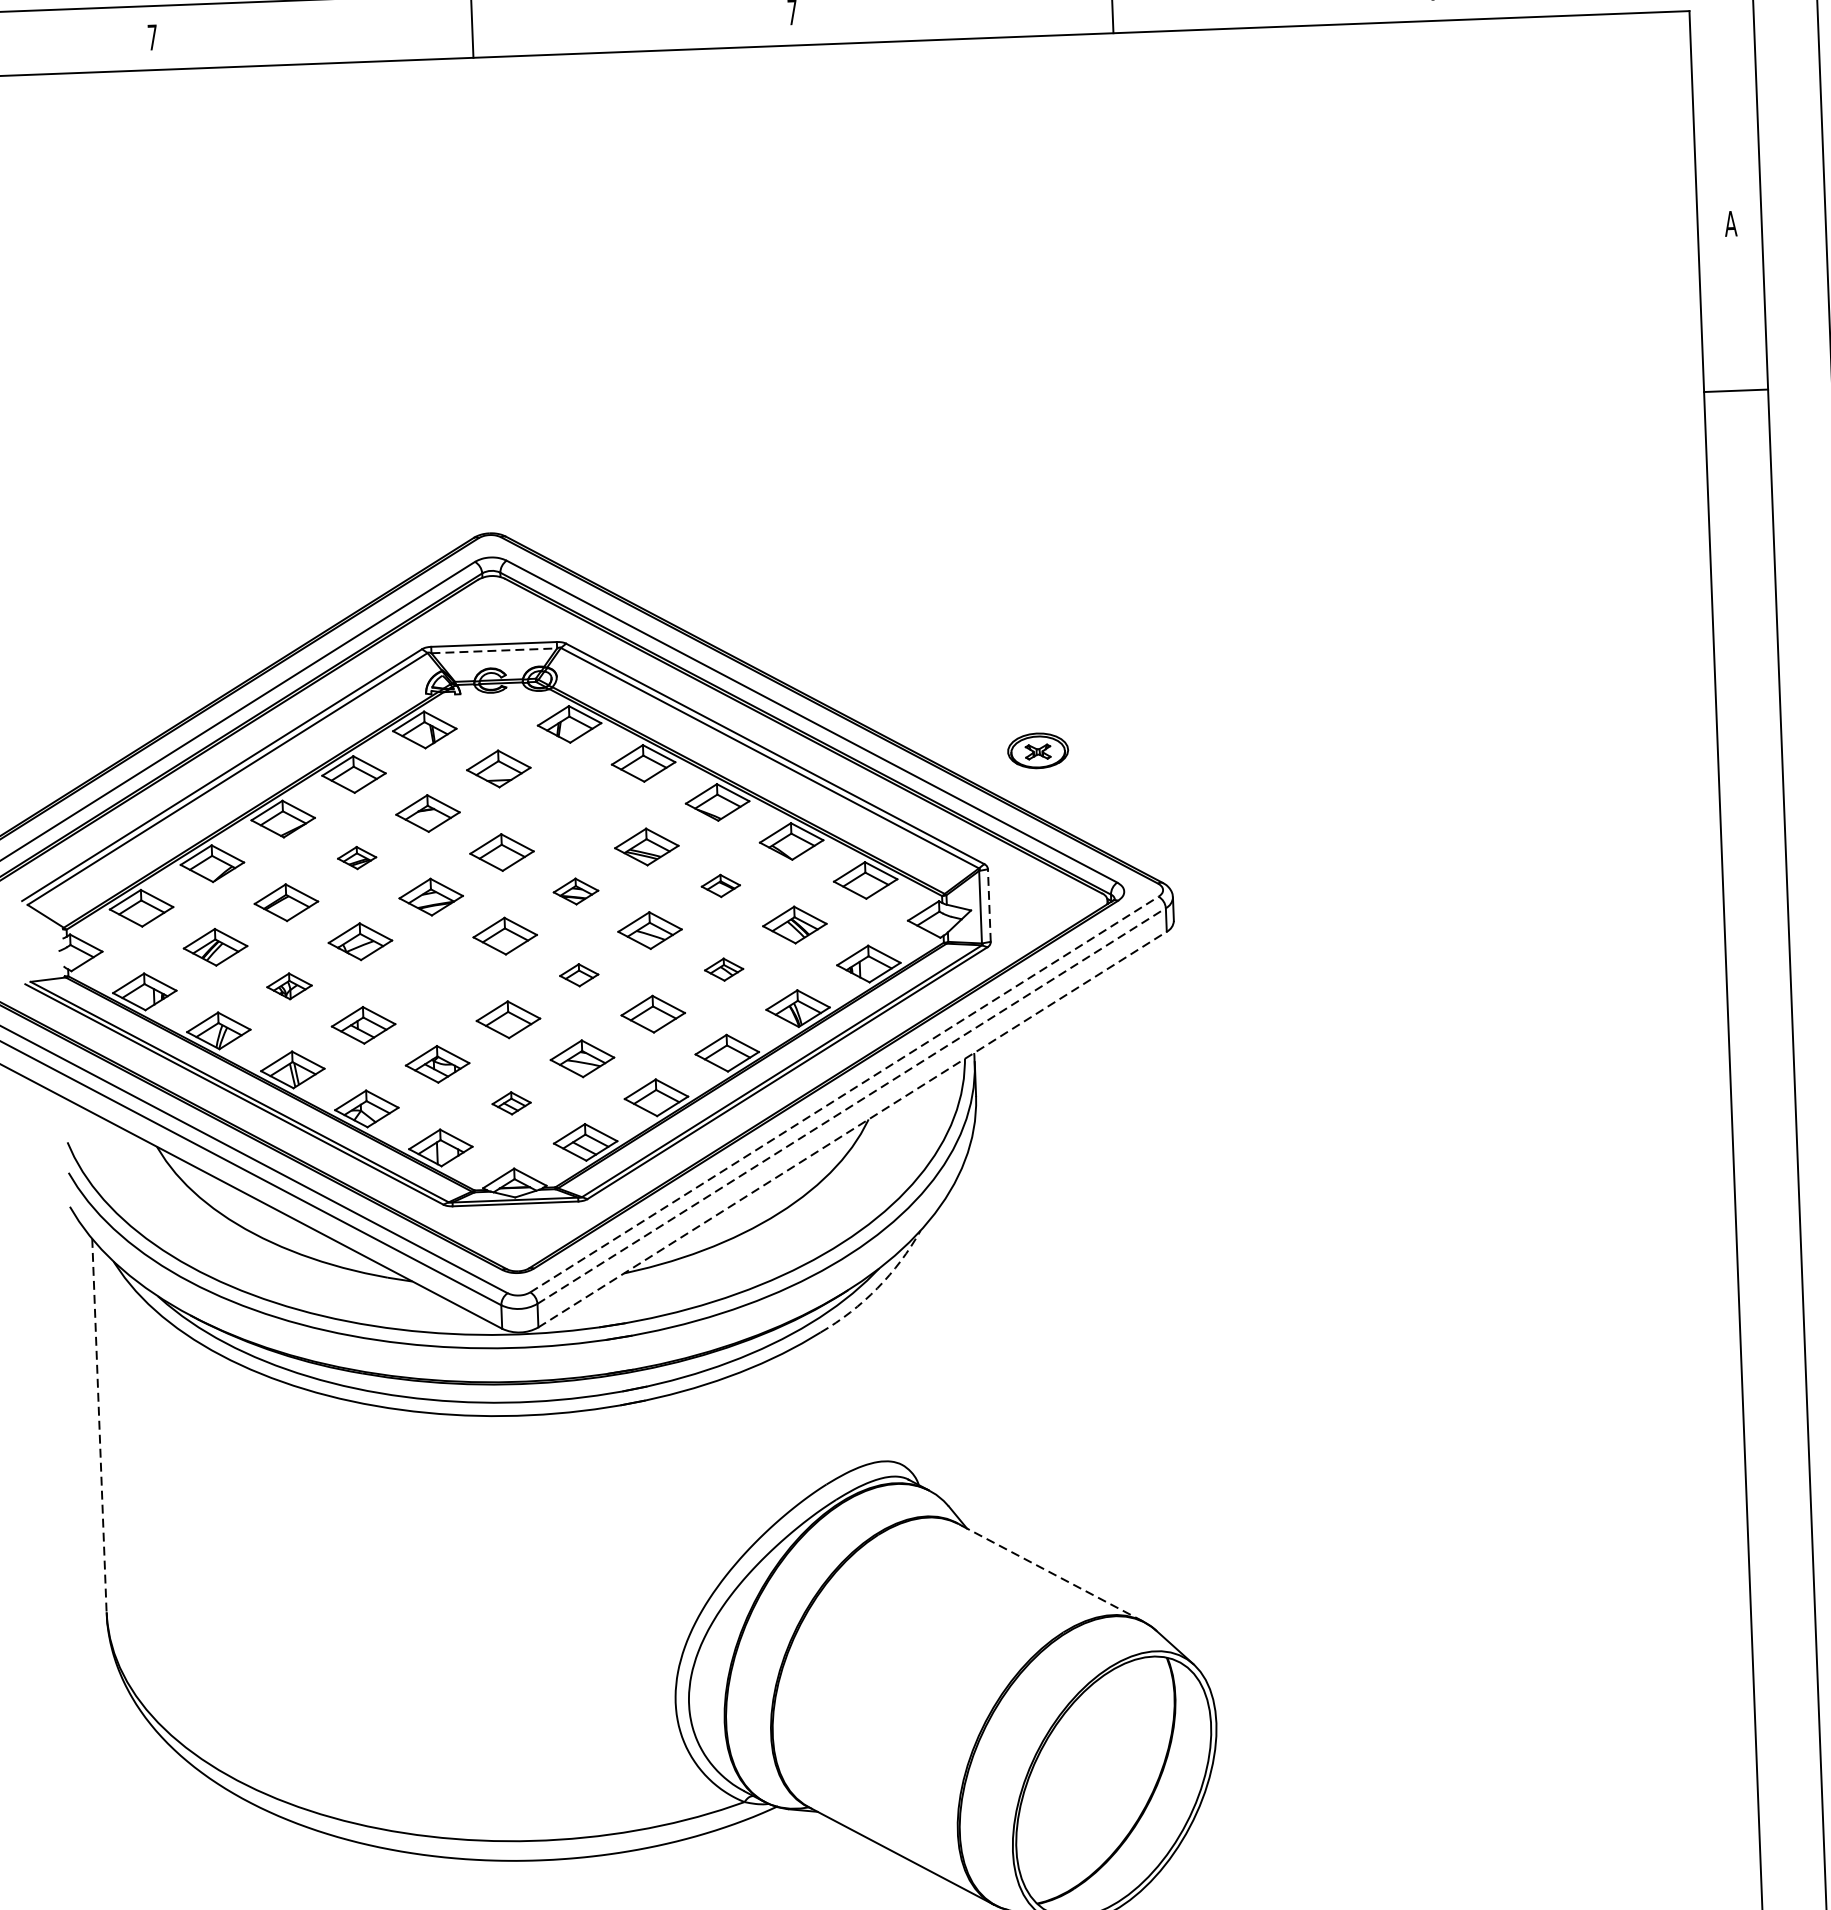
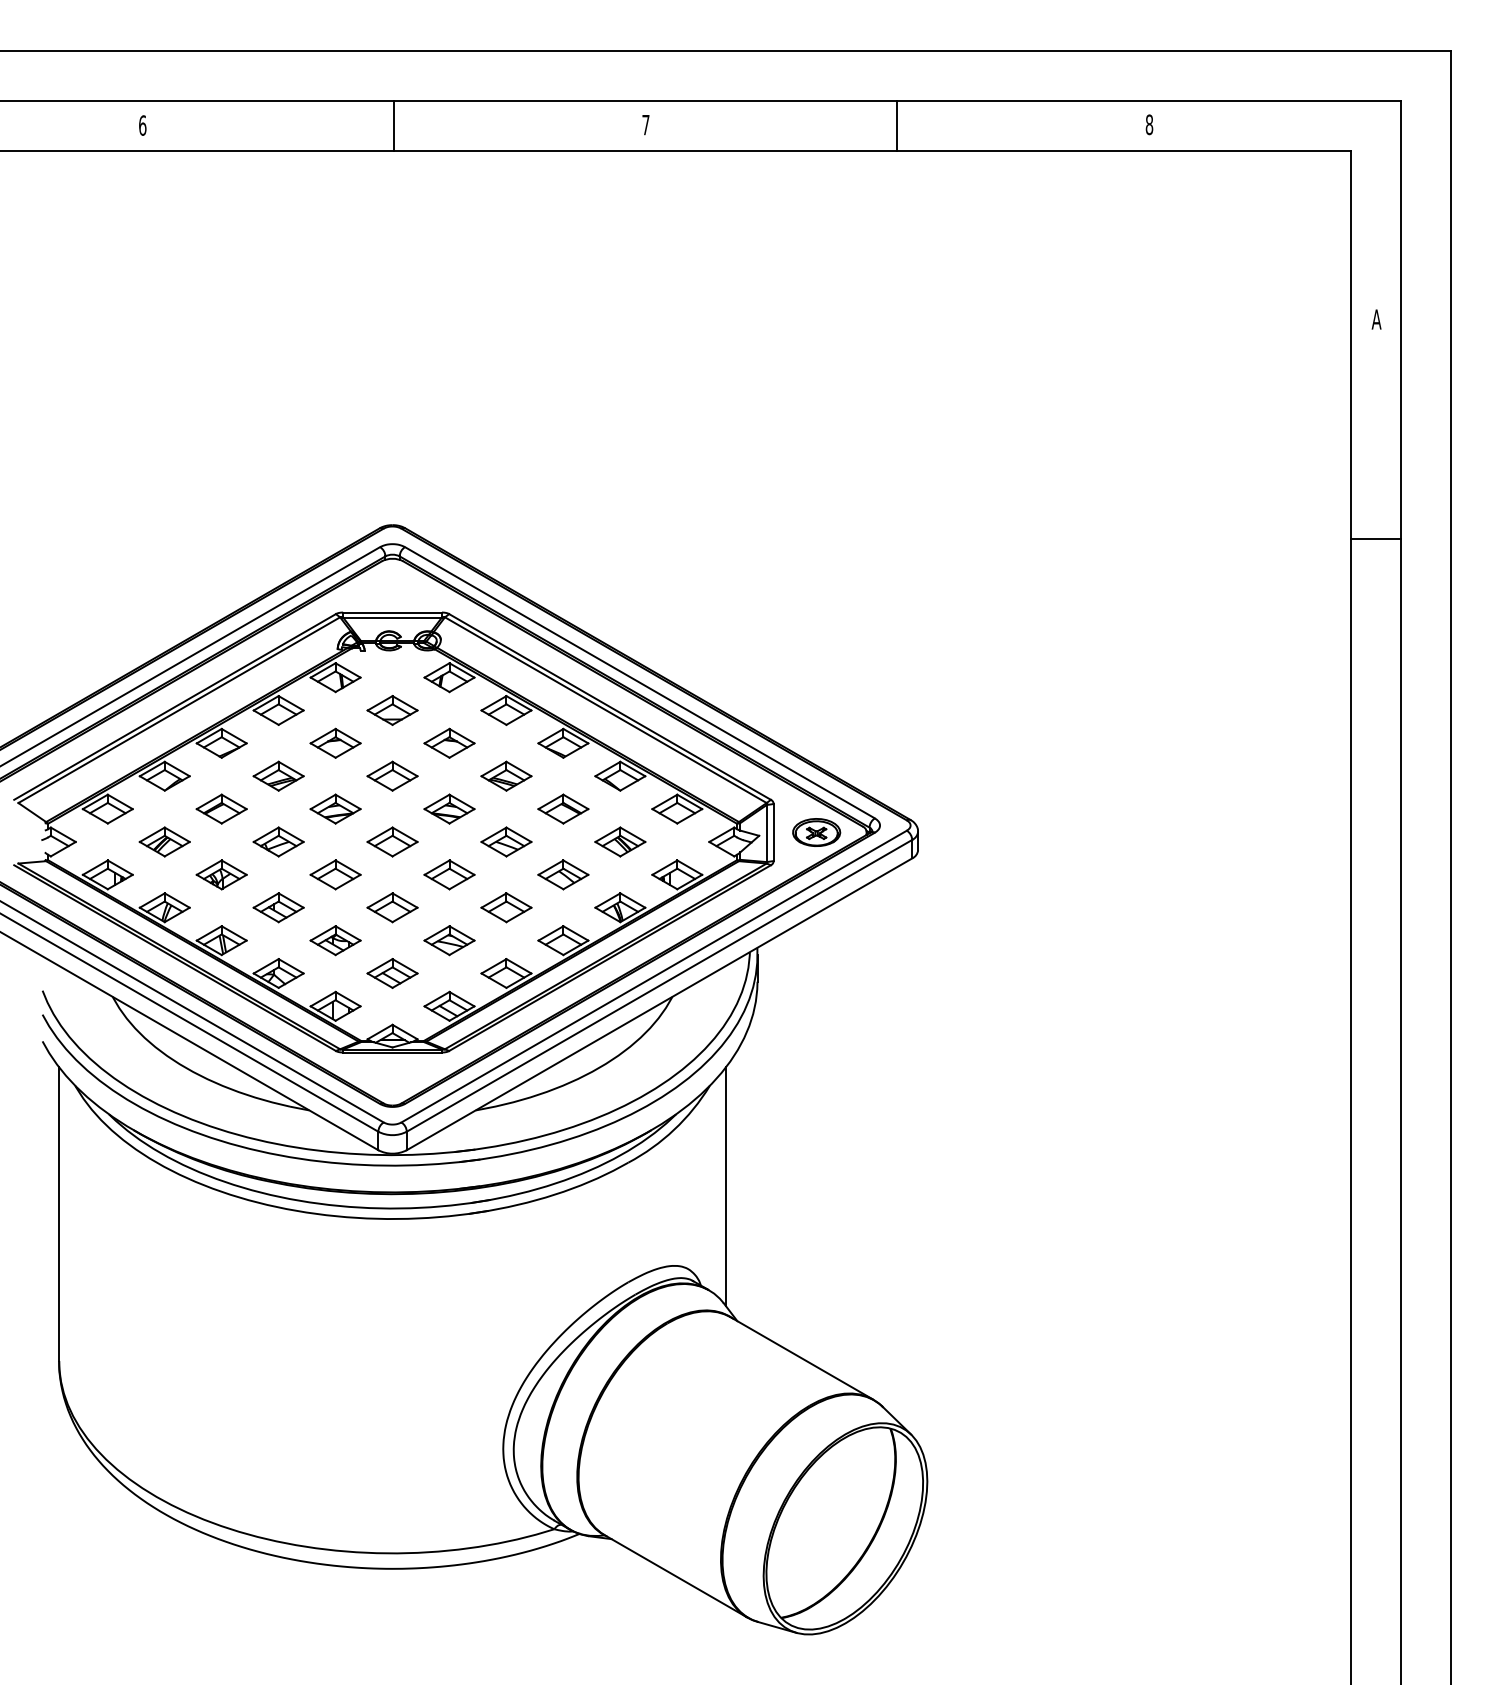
text: (152, 37) -> (142, 125), 7 -> 6
line: (1735, 390) -> (1375, 538), moved
line: (495, 650) -> (393, 617), dashed -> solid
part: (1037, 750) -> (816, 832), moved
part: (572, 806) -> (449, 742), added
part: (356, 857) -> (278, 775), size x1.67
part: (720, 885) -> (563, 808), size x1.67
part: (575, 890) -> (449, 808), size x1.43
line: (989, 905) -> (773, 832), dashed -> solid
part: (724, 969) -> (563, 874), size x1.67
part: (579, 974) -> (449, 874), size x1.67
part: (434, 980) -> (335, 874), added
part: (289, 985) -> (221, 874), size x1.43
line: (844, 1094) -> (654, 976), dashed -> solid
part: (511, 1103) -> (392, 973), size x1.67
line: (851, 1105) -> (659, 985), dashed -> solid
line: (852, 1129) -> (659, 1004), dashed -> solid
arc: (877, 1287) -> (674, 1129), dashed -> solid
line: (946, 1357) -> (726, 1186), added
line: (99, 1426) -> (59, 1214), dashed -> solid
line: (1050, 1571) -> (801, 1357), dashed -> solid

